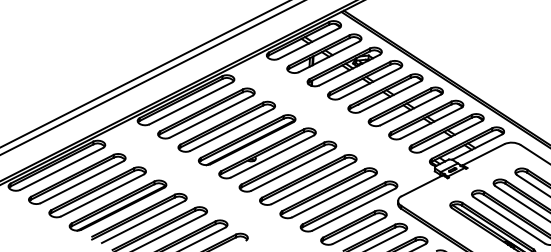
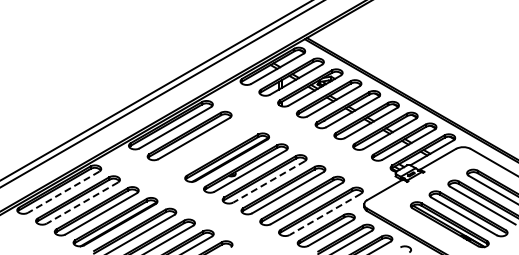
part: (226, 126) -> (208, 146), removed
line: (61, 169) -> (63, 192), solid -> dashed
line: (292, 170) -> (268, 182), solid -> dashed
line: (82, 182) -> (82, 203), solid -> dashed
line: (352, 209) -> (324, 214), solid -> dashed

